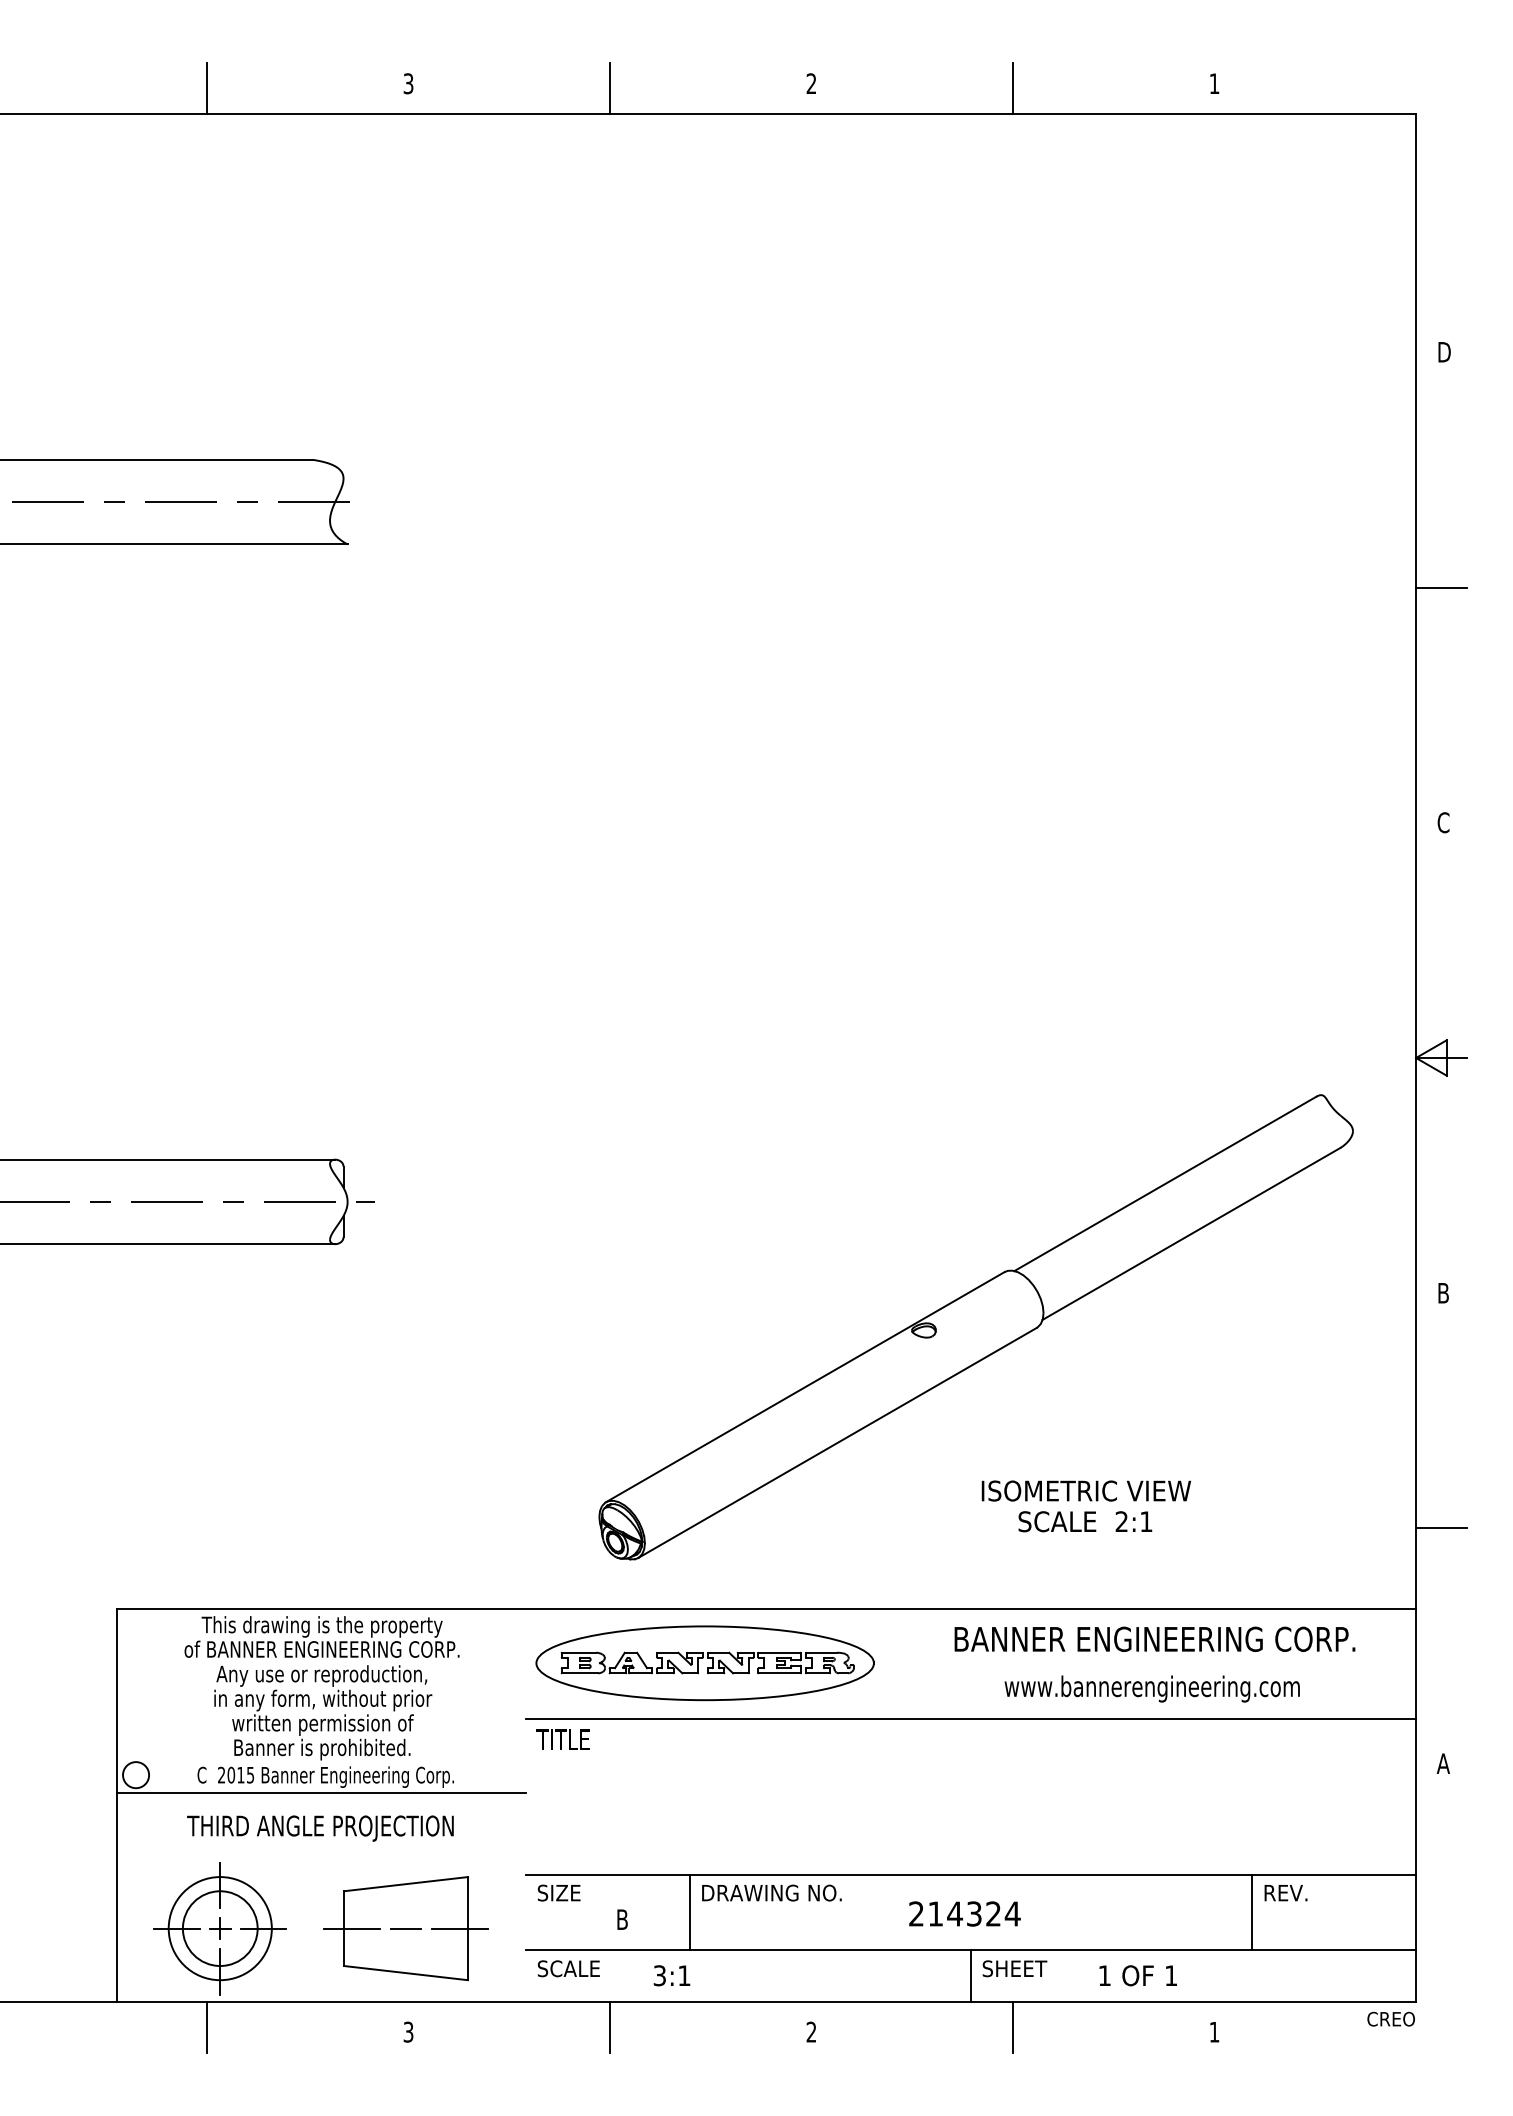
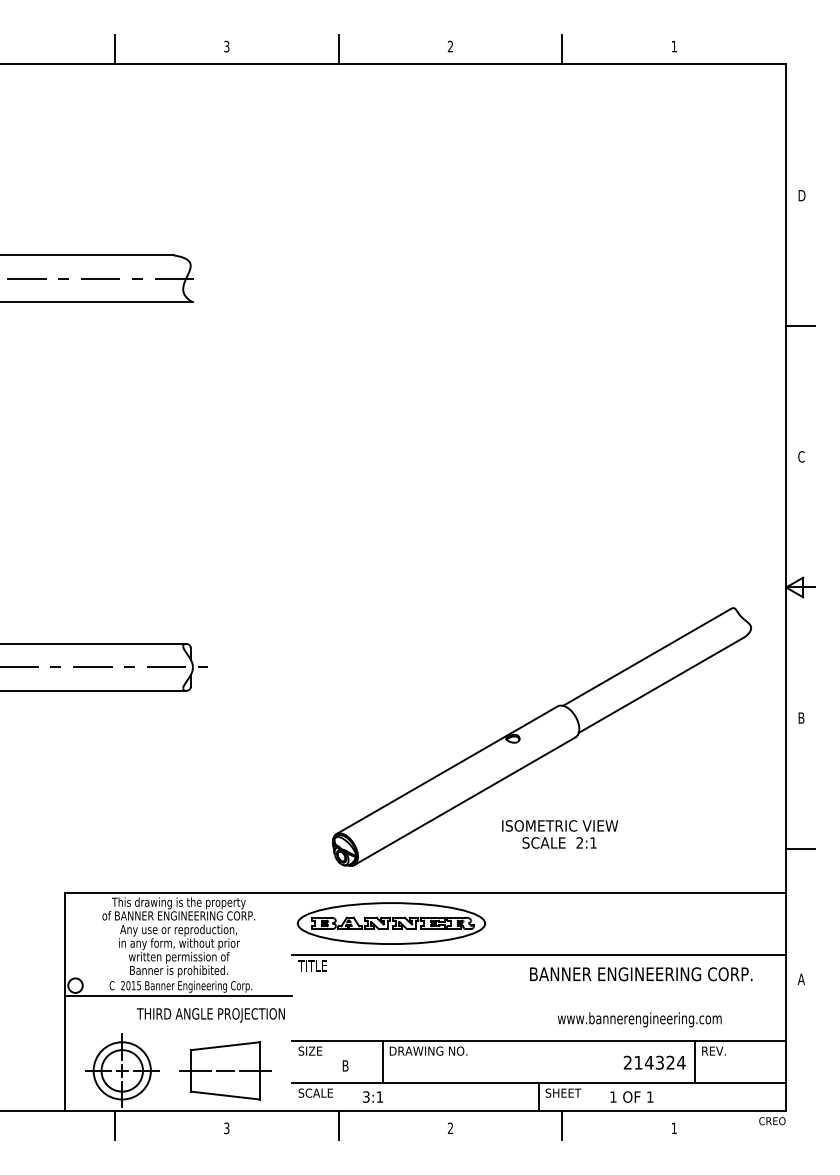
text: (1087, 1506) -> (560, 834), moved
text: (1155, 1639) -> (641, 974), moved
text: (1151, 1688) -> (639, 1019), moved
text: (319, 1828) -> (210, 1015), moved
text: (964, 1913) -> (654, 1062), moved

